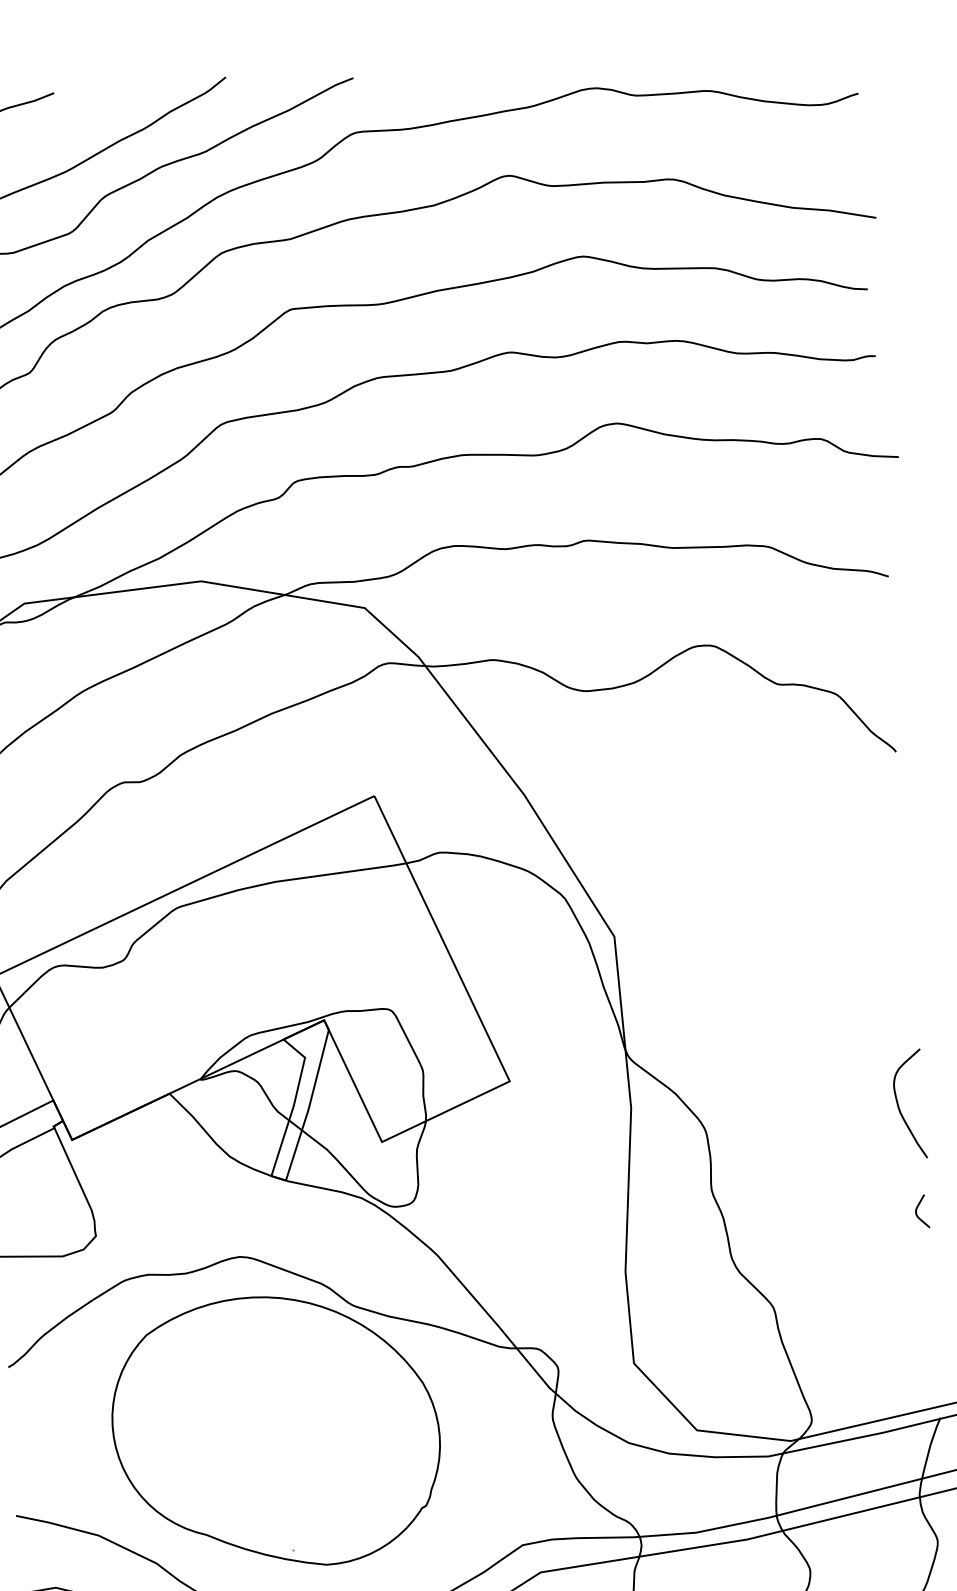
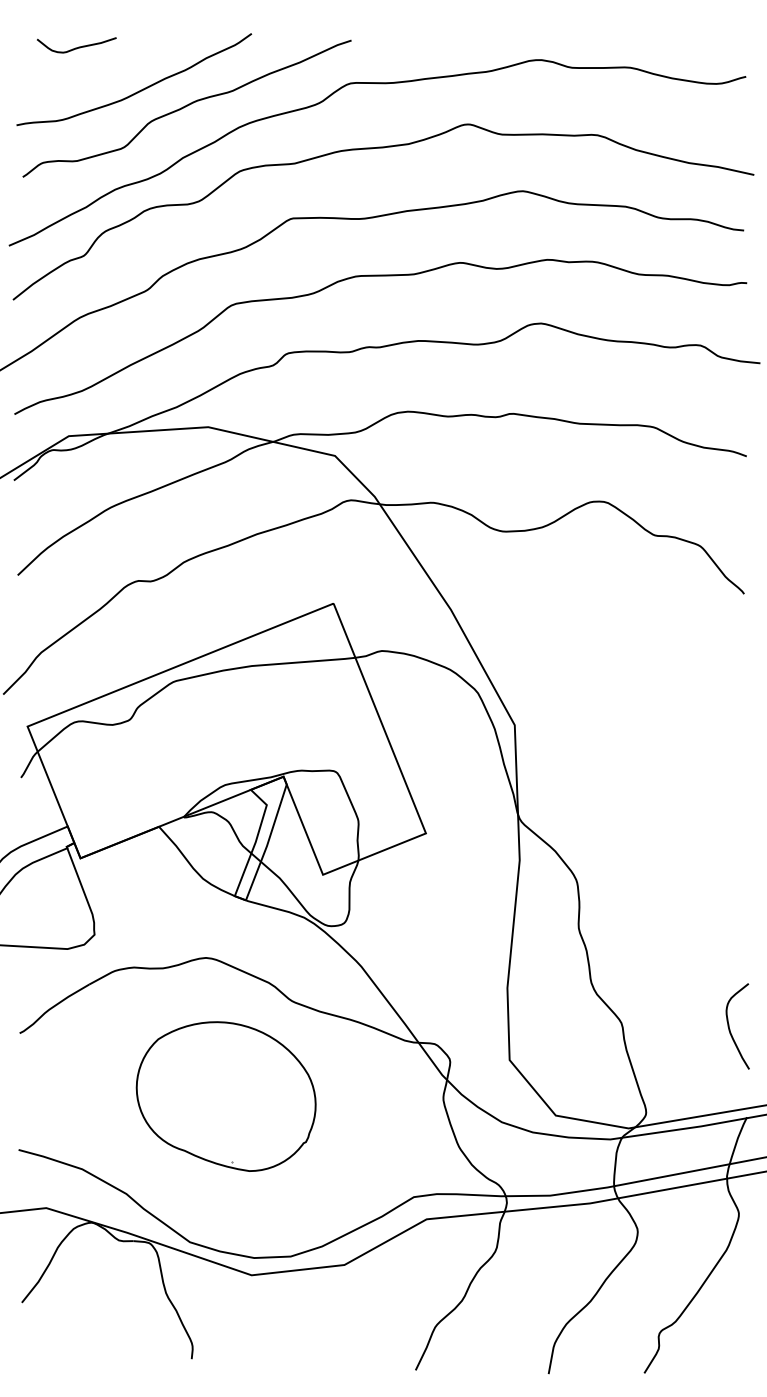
curve: (900, 1108) -> (730, 1029), moved
curve: (918, 1208) -> (739, 952), removed
part: (275, 1431) -> (225, 1096), size x0.7

